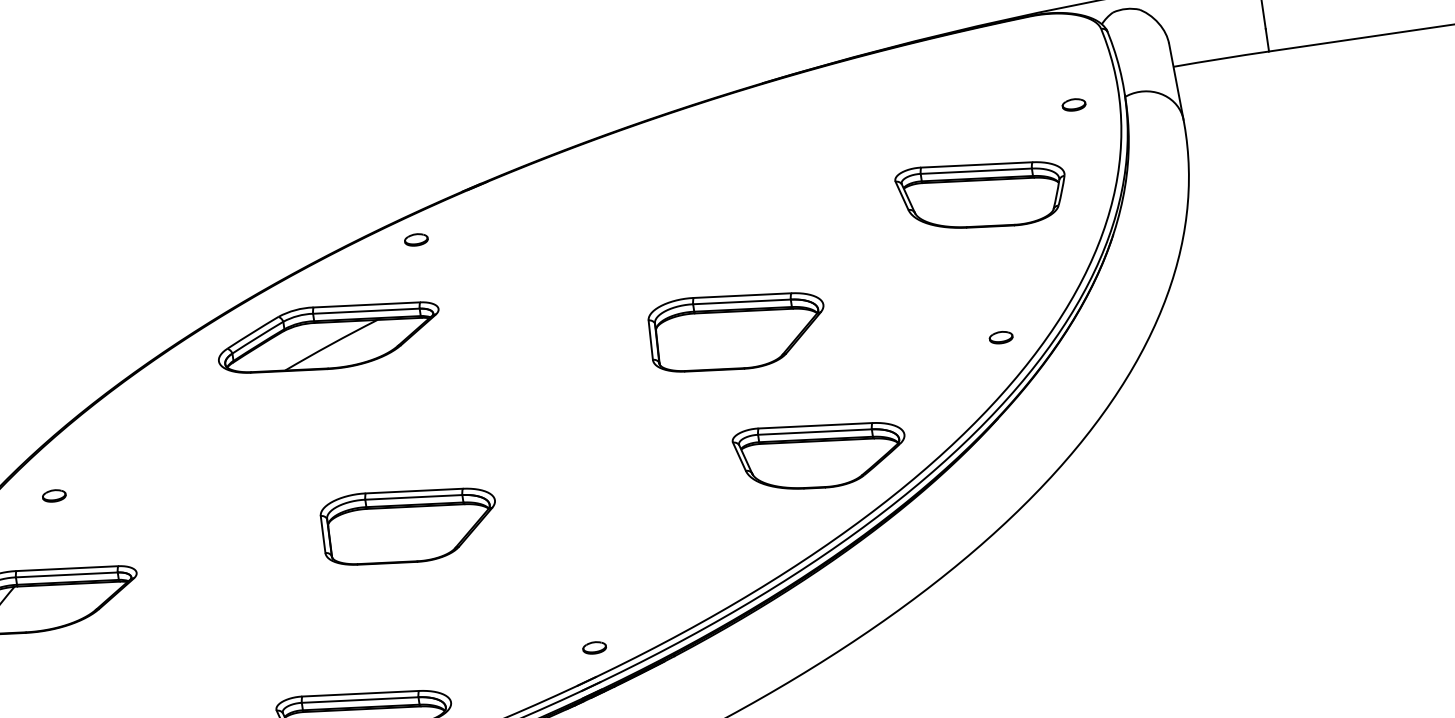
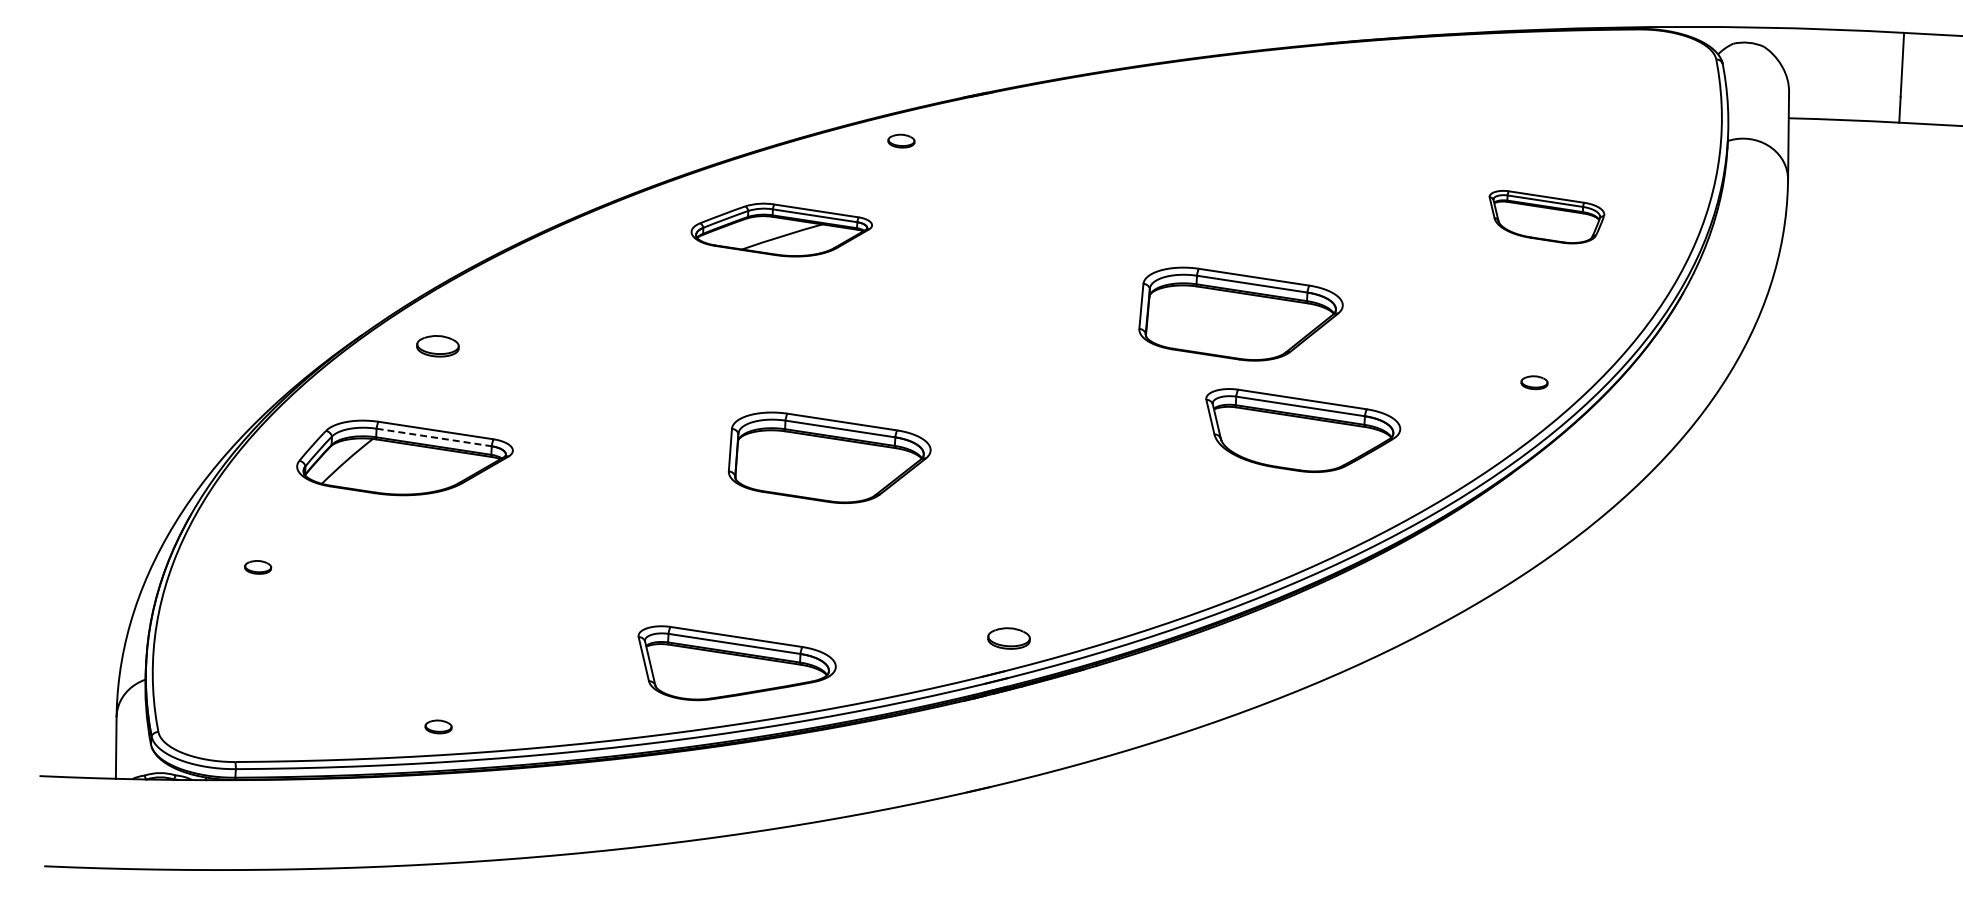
part: (1073, 104) -> (1668, 138), removed
part: (982, 192) -> (1546, 216), size x0.6
part: (328, 336) -> (781, 229), size x0.7
part: (821, 452) -> (1303, 430), moved
part: (53, 495) -> (437, 345), size x1.6
line: (67, 574) -> (434, 437), solid -> dashed
part: (594, 648) -> (1008, 638), size x1.6

